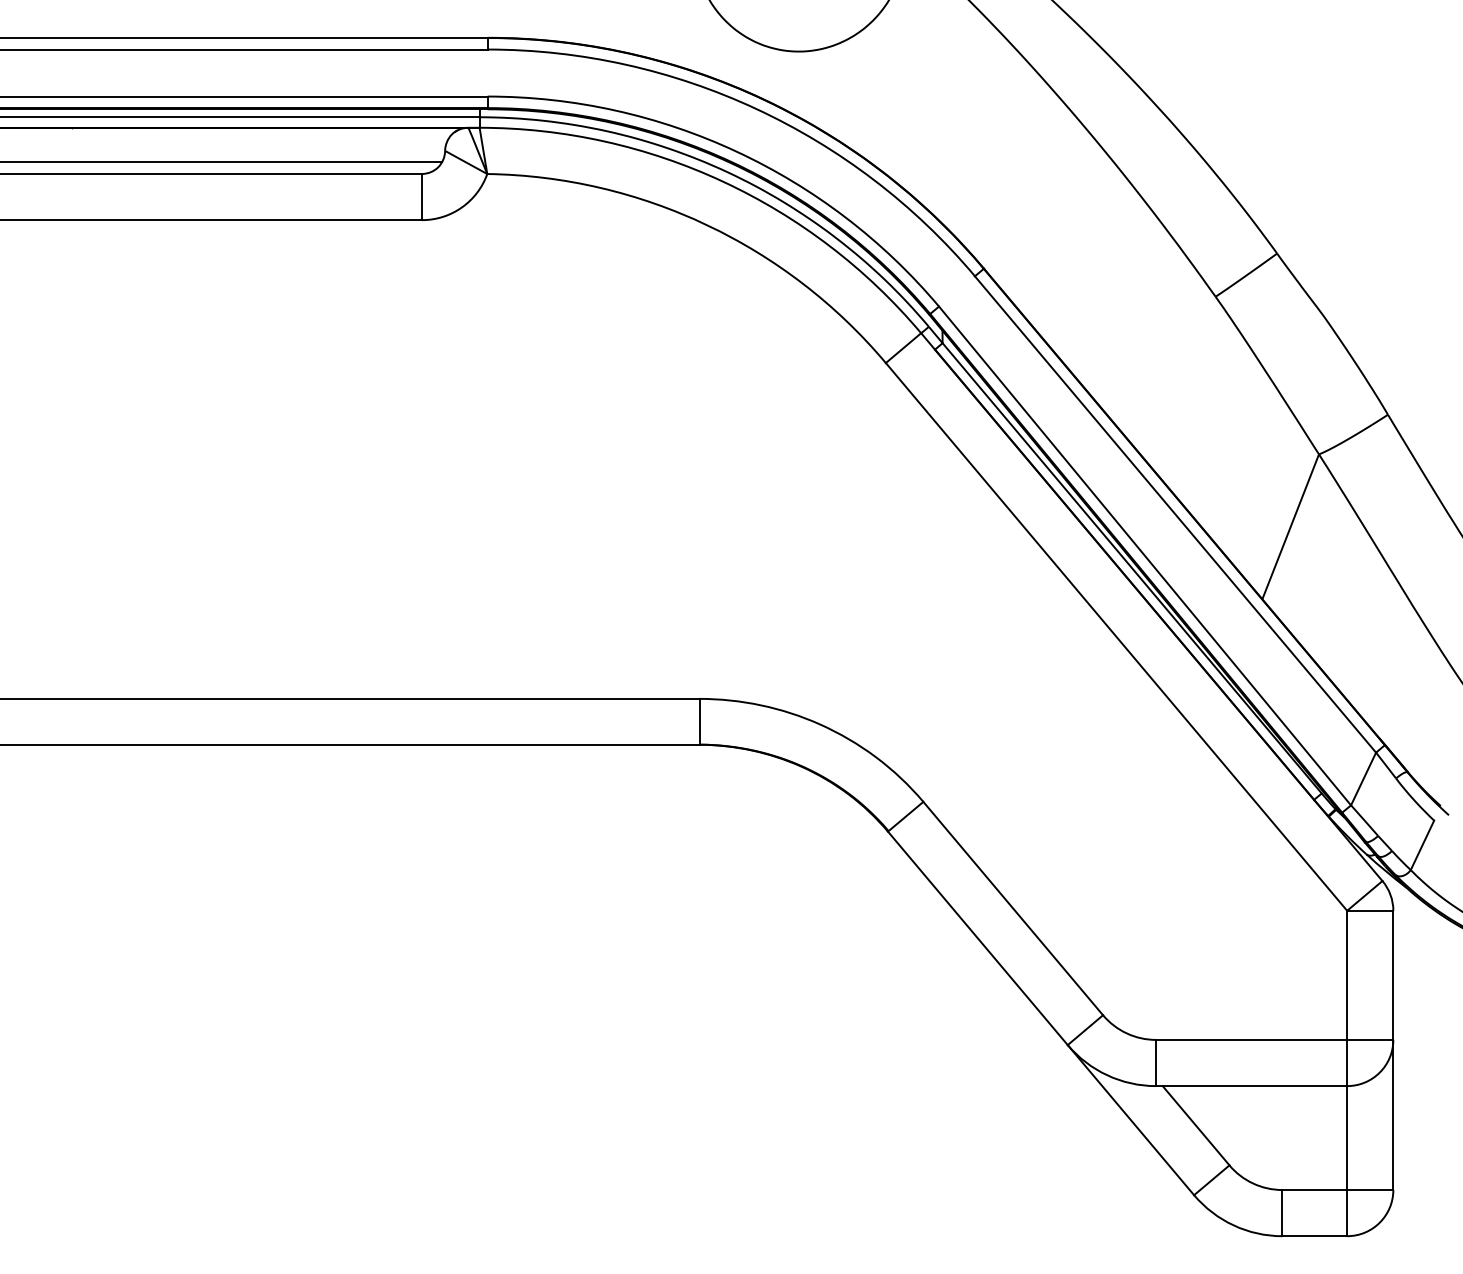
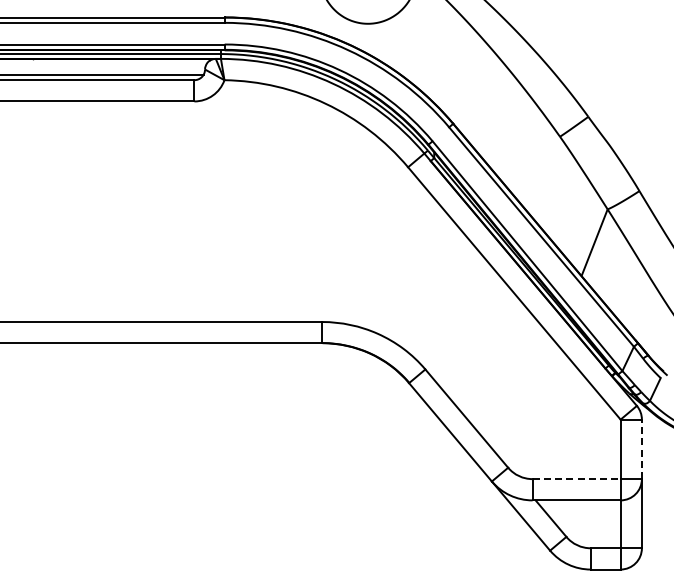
line: (1392, 975) -> (641, 449), solid -> dashed
line: (1253, 1040) -> (577, 479), solid -> dashed

